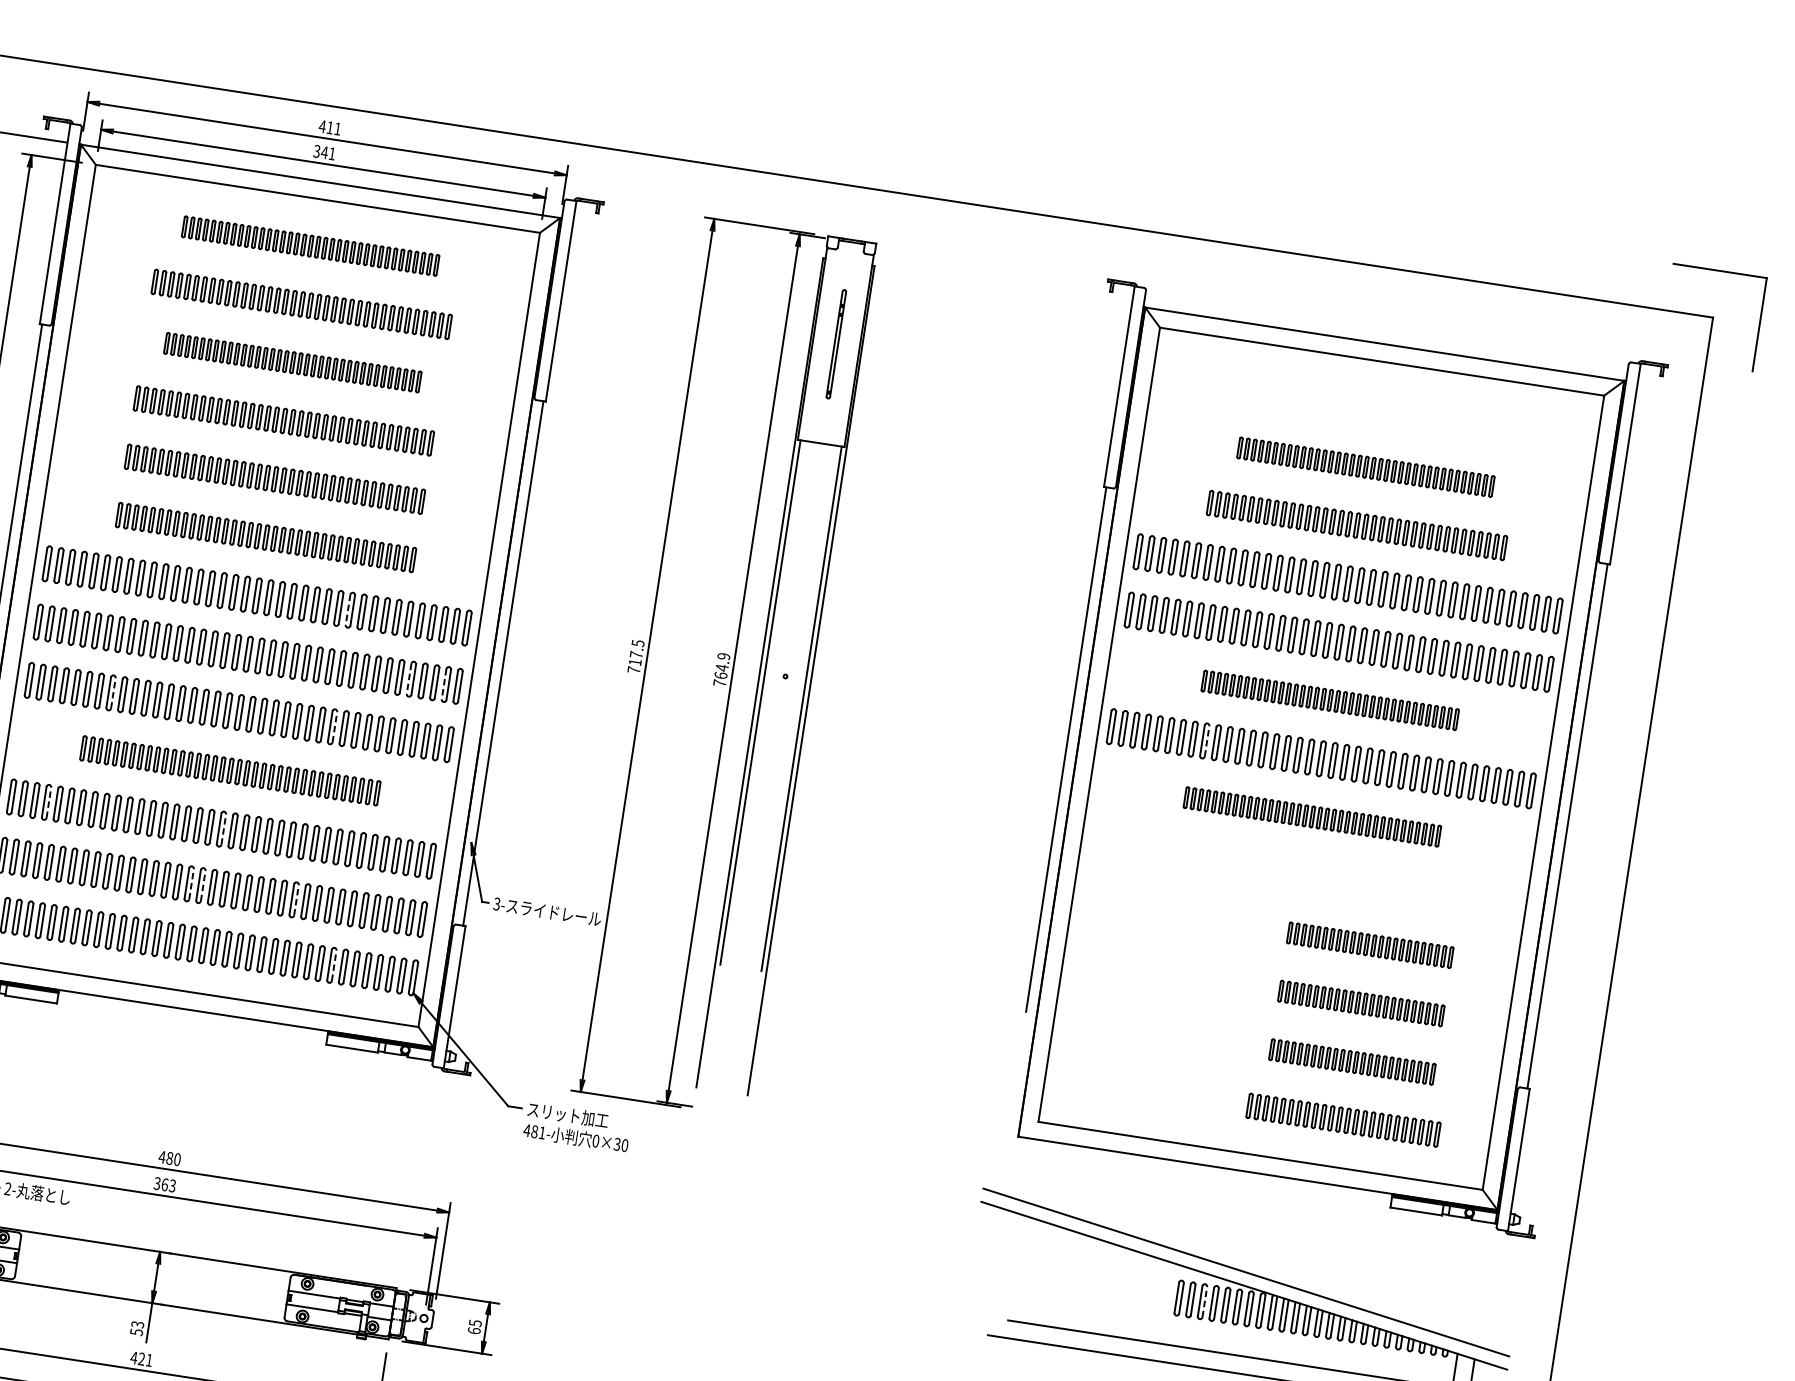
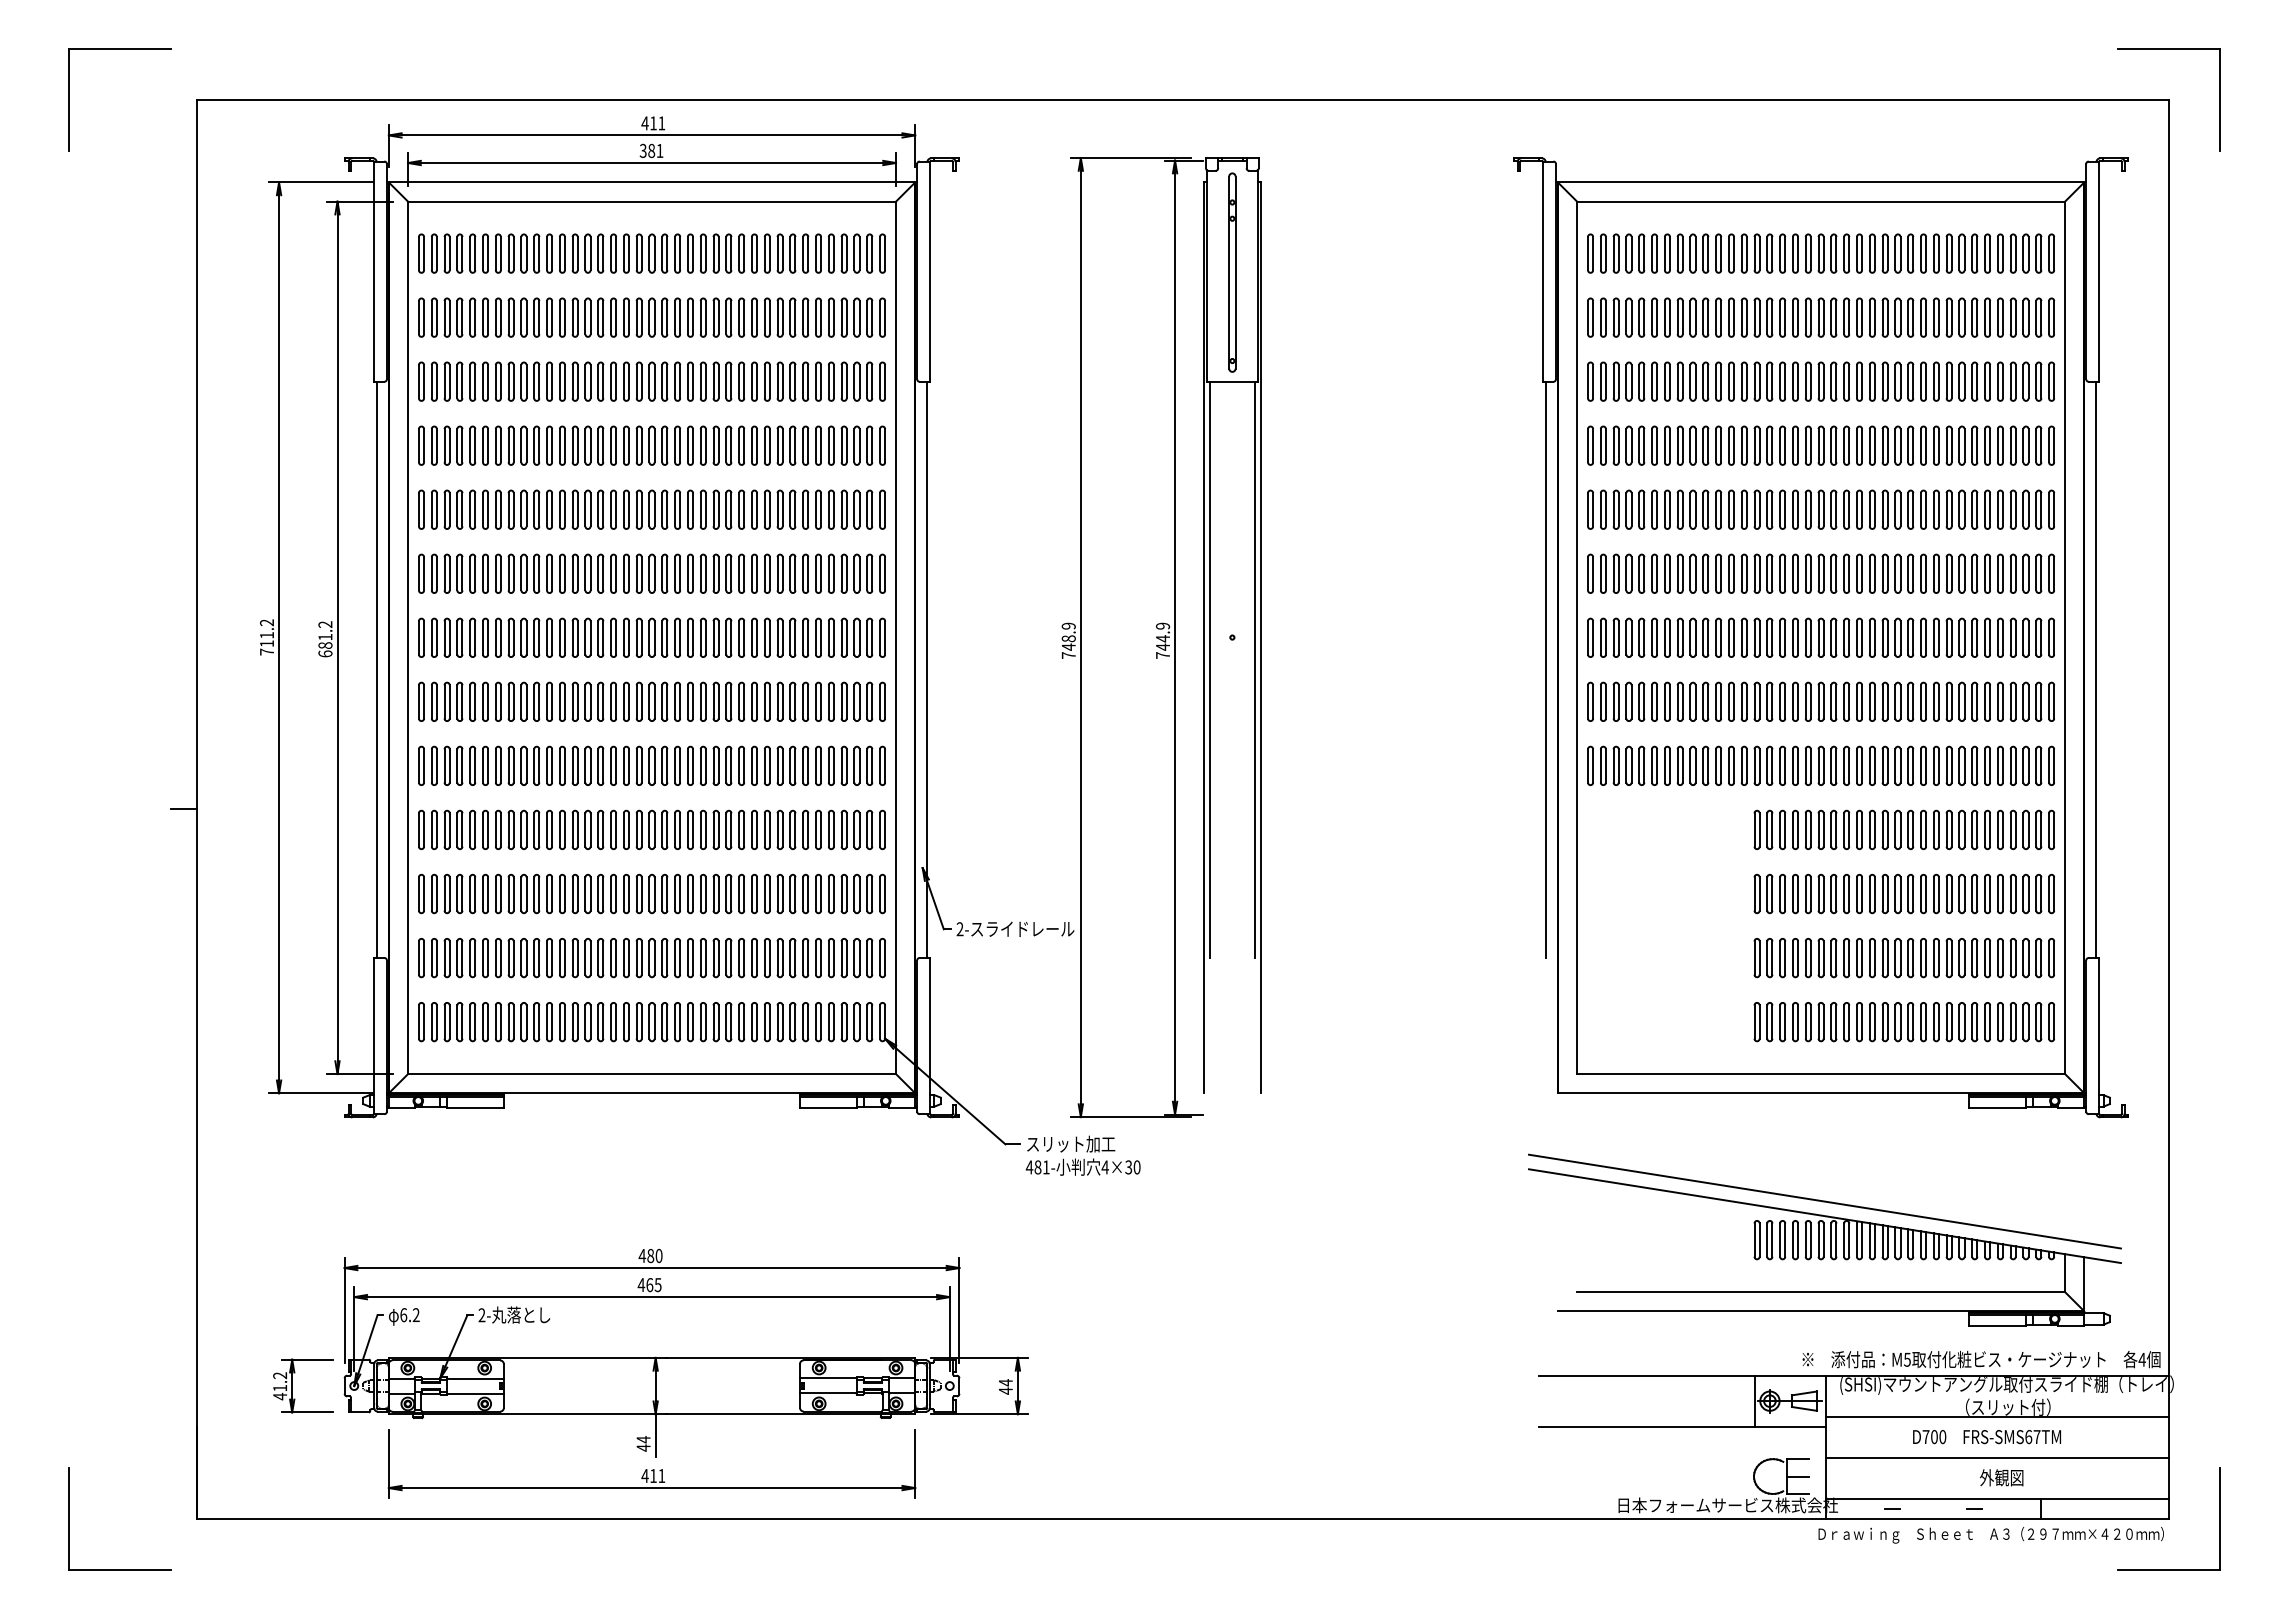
text: (324, 152) -> (651, 150), 341 -> 381
part: (310, 246) -> (651, 253), size x1.67
part: (301, 304) -> (651, 317), size x1.43
part: (836, 344) -> (1232, 272), size x1.67
part: (292, 362) -> (651, 381), size x1.67
part: (1374, 408) -> (1820, 253), added
part: (283, 420) -> (651, 445), size x1.43
part: (1365, 467) -> (1820, 317), size x1.67
part: (274, 479) -> (651, 509), size x1.43
part: (1356, 525) -> (1820, 381), size x1.43
part: (265, 537) -> (651, 573), size x1.43
line: (347, 609) -> (751, 637), dashed -> solid
text: (636, 652) -> (1068, 636), 717.5 -> 748.9
text: (720, 674) -> (1162, 646), 764.9 -> 744.9
line: (408, 678) -> (828, 701), dashed -> solid
line: (444, 683) -> (867, 701), dashed -> solid
line: (113, 692) -> (513, 765), dashed -> solid
part: (1329, 700) -> (1820, 573), size x1.67
line: (335, 726) -> (757, 765), dashed -> solid
line: (1207, 740) -> (1695, 637), dashed -> solid
part: (229, 770) -> (651, 829), size x1.43
line: (48, 803) -> (462, 894), dashed -> solid
part: (1311, 816) -> (1820, 701), size x1.67
line: (223, 829) -> (654, 894), dashed -> solid
part: (1303, 874) -> (1820, 765), added
line: (191, 884) -> (628, 958), dashed -> solid
line: (202, 886) -> (641, 958), dashed -> solid
line: (296, 900) -> (744, 958), dashed -> solid
text: (496, 904) -> (959, 929), 3- -> 2-
part: (1369, 944) -> (1903, 829), size x1.67
line: (334, 966) -> (795, 1022), dashed -> solid
part: (1360, 1002) -> (1903, 893), size x1.67
part: (1351, 1062) -> (1903, 958), size x1.67
part: (1342, 1120) -> (1903, 1022), size x1.43
text: (595, 1141) -> (1104, 1167), 0×30 -> 4×30
text: (164, 1185) -> (649, 1285), 363 -> 465
line: (1204, 1302) -> (1785, 1240), dashed -> solid
text: (474, 1326) -> (1005, 1386), 65 -> 44
text: (137, 1328) -> (643, 1443), 53 -> 44
text: (141, 1358) -> (653, 1475), 421 -> 411

